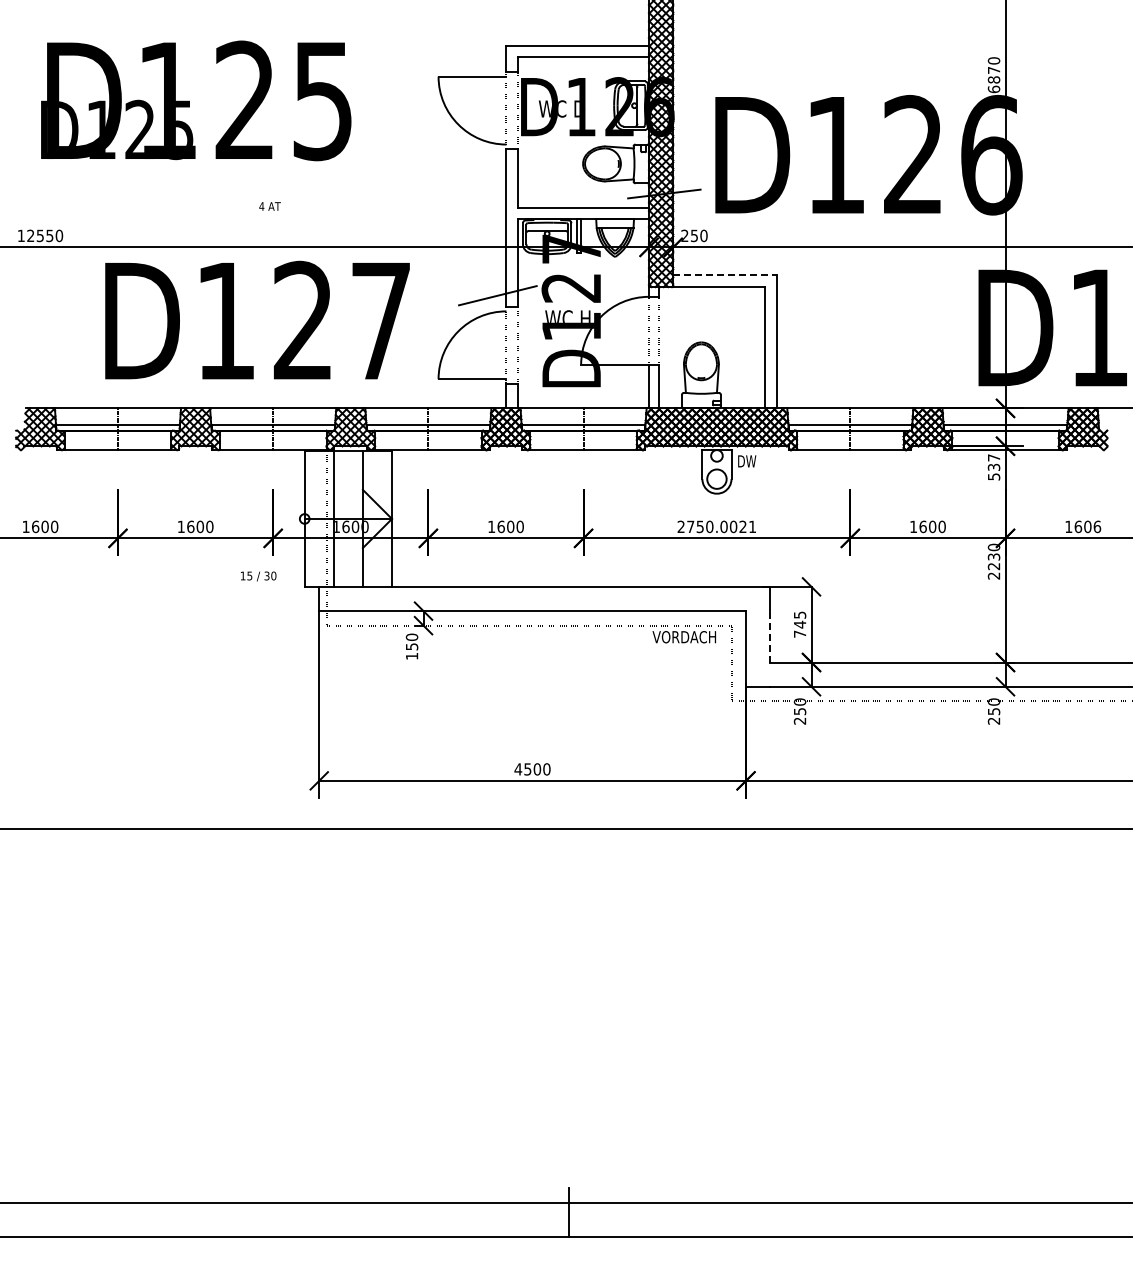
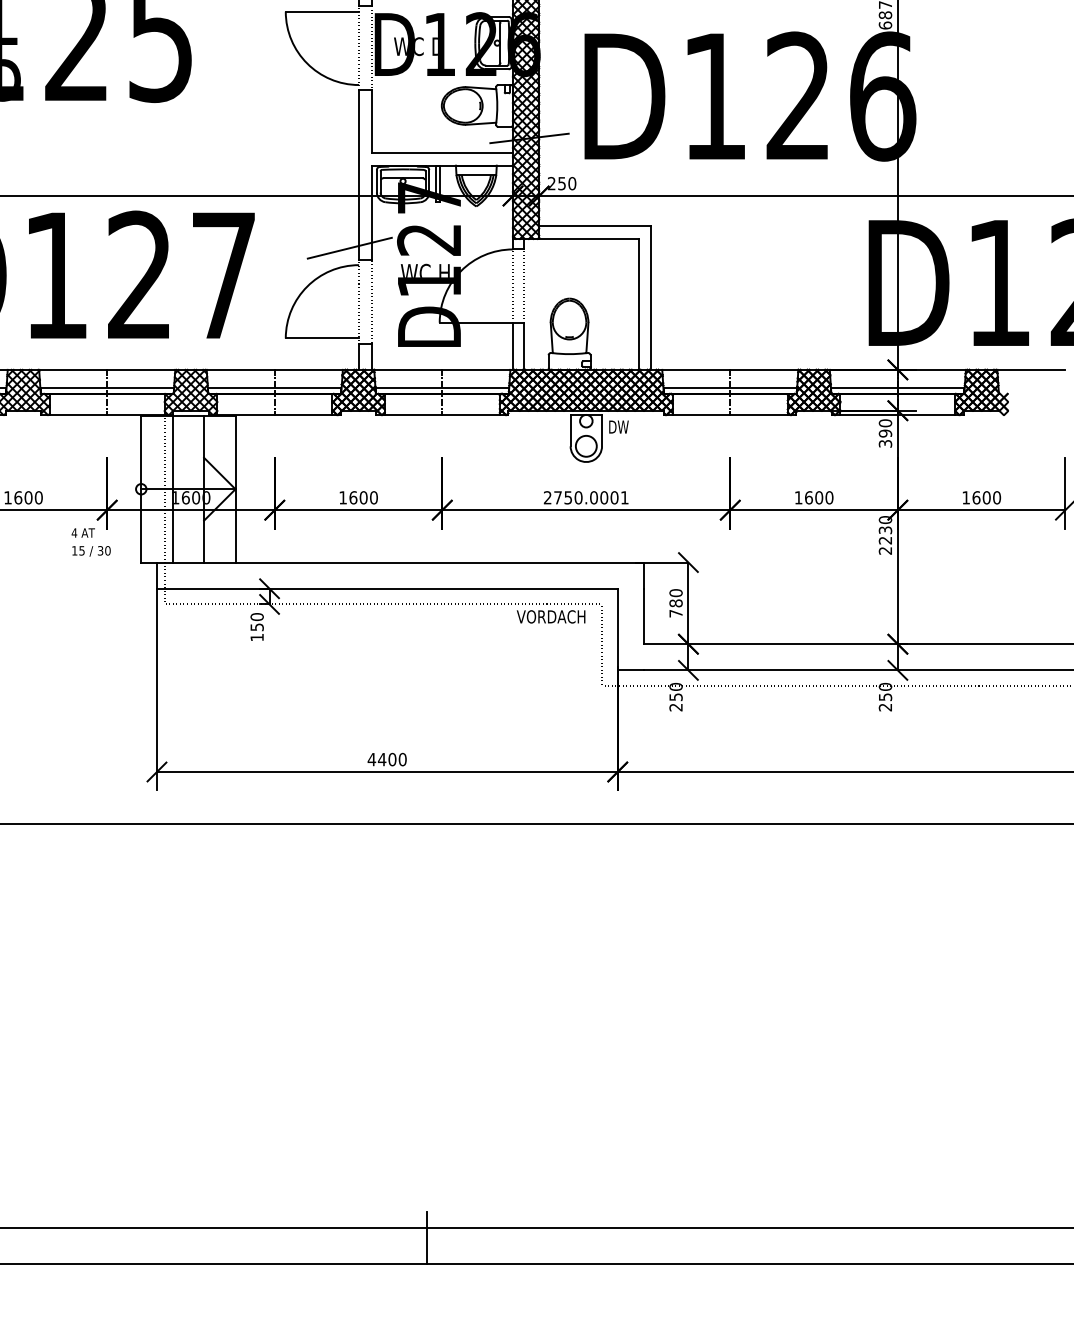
text: (269, 206) -> (82, 533), moved
line: (725, 275) -> (595, 226), dashed -> solid
text: (993, 466) -> (884, 432), 537 -> 390
text: (742, 526) -> (613, 497), 2750.0021 -> 2750.0001
text: (1097, 526) -> (997, 497), 1606 -> 1600
text: (799, 619) -> (675, 597), 745 -> 780
line: (770, 636) -> (644, 616), dashed -> solid
text: (527, 769) -> (381, 759), 4500 -> 4400

